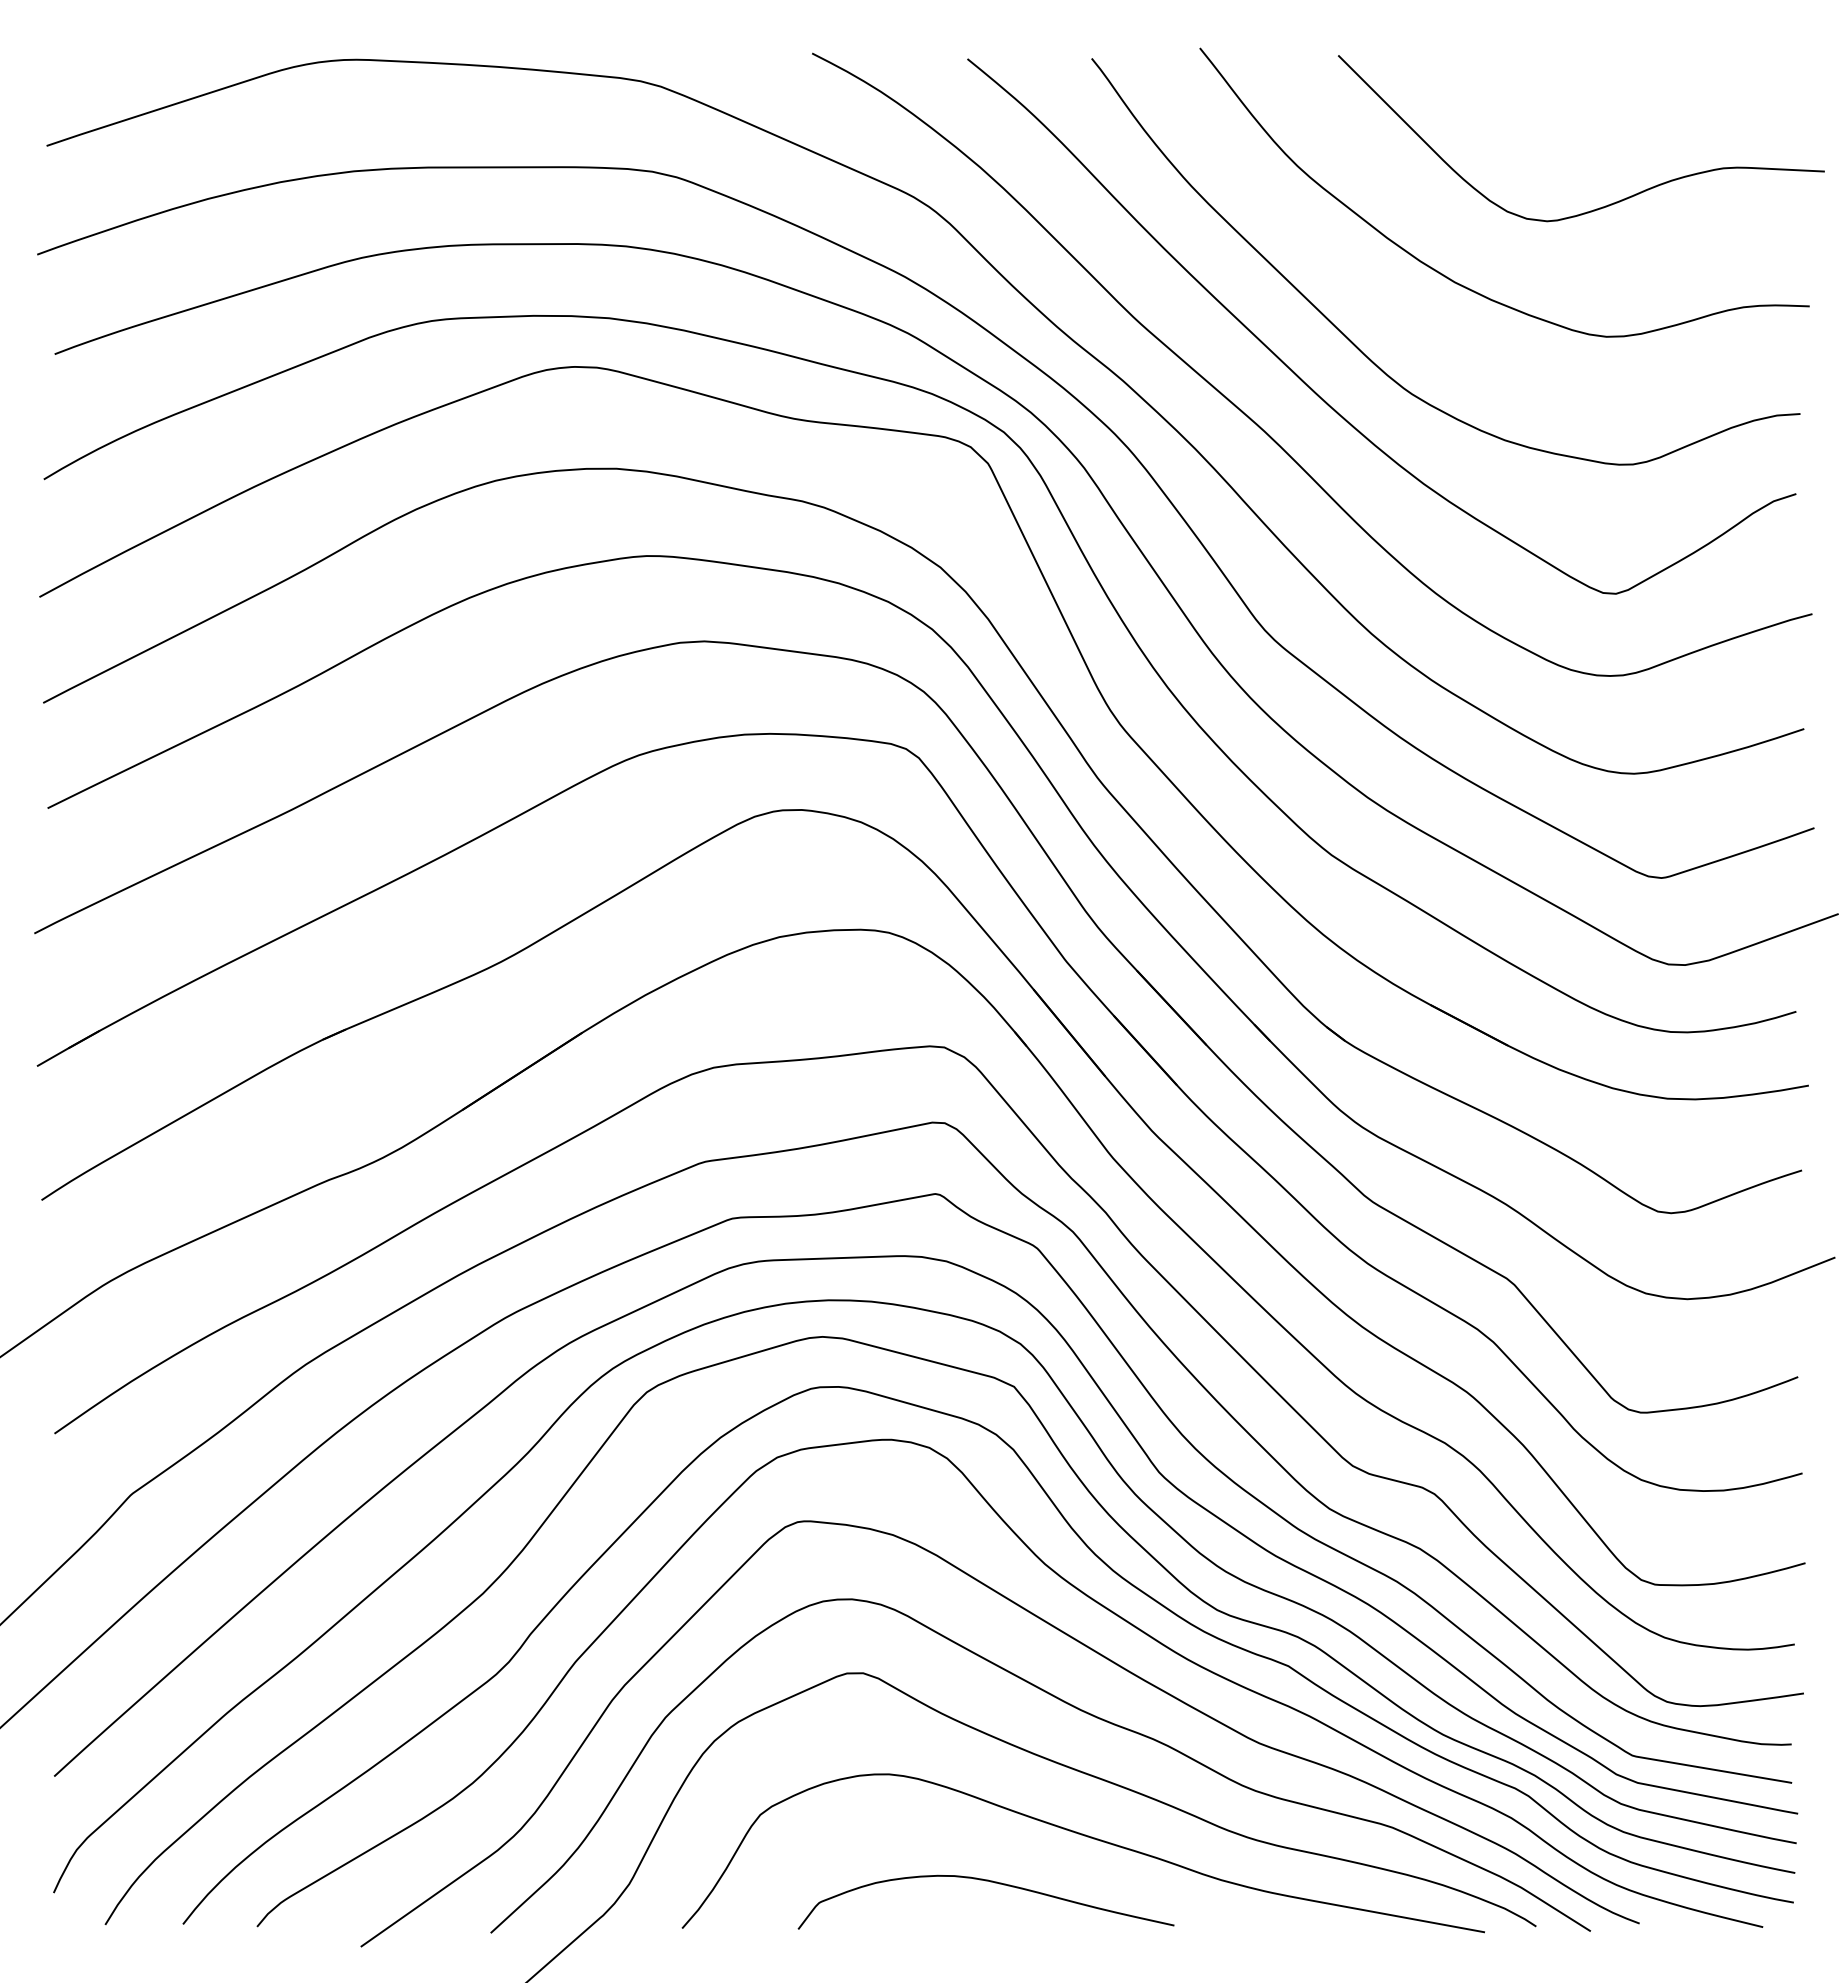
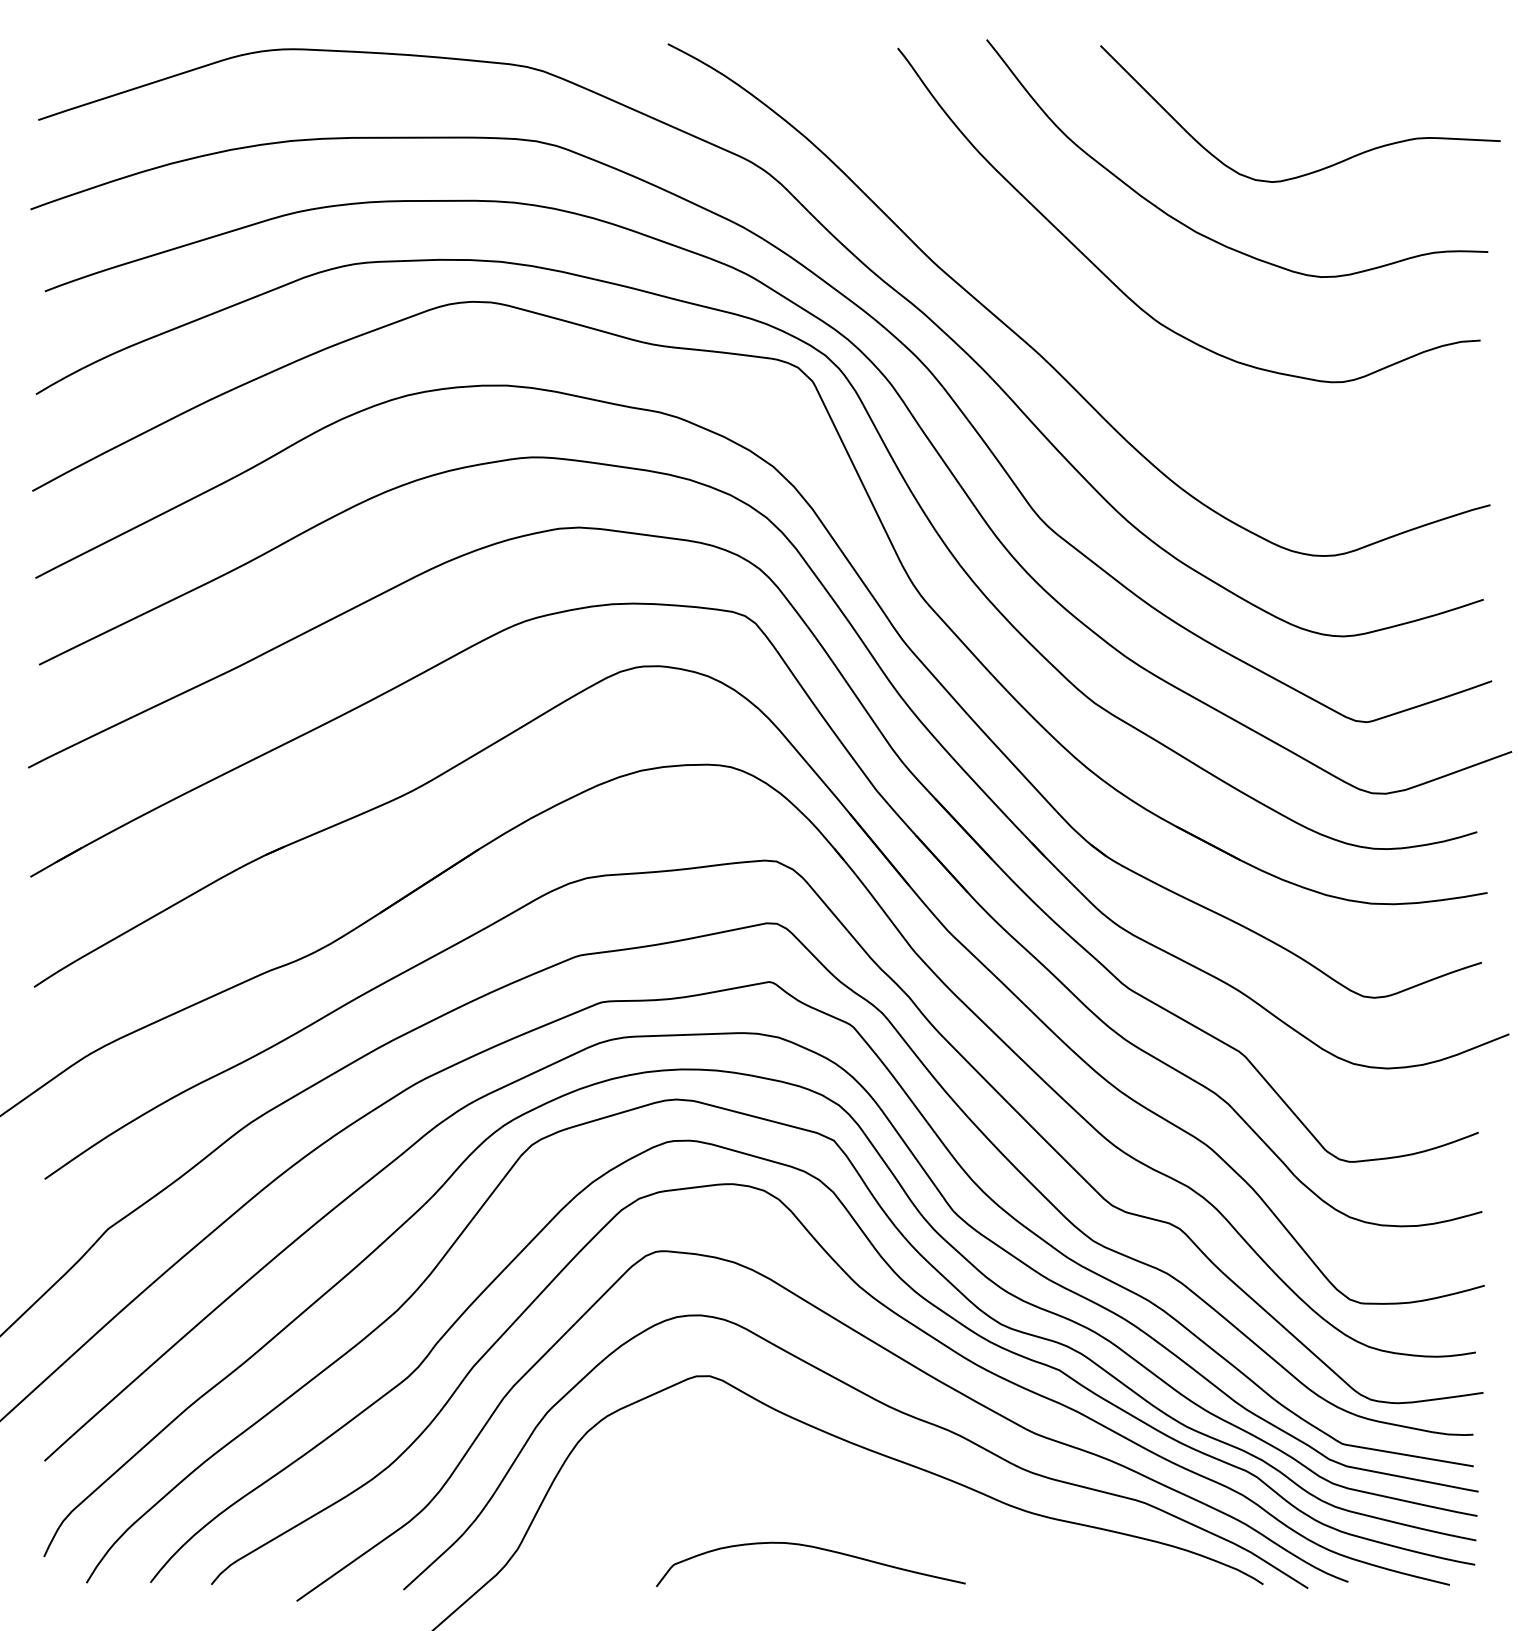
curve: (1315, 391) -> (1081, 322), removed
curve: (1087, 1837) -> (894, 1511), removed

